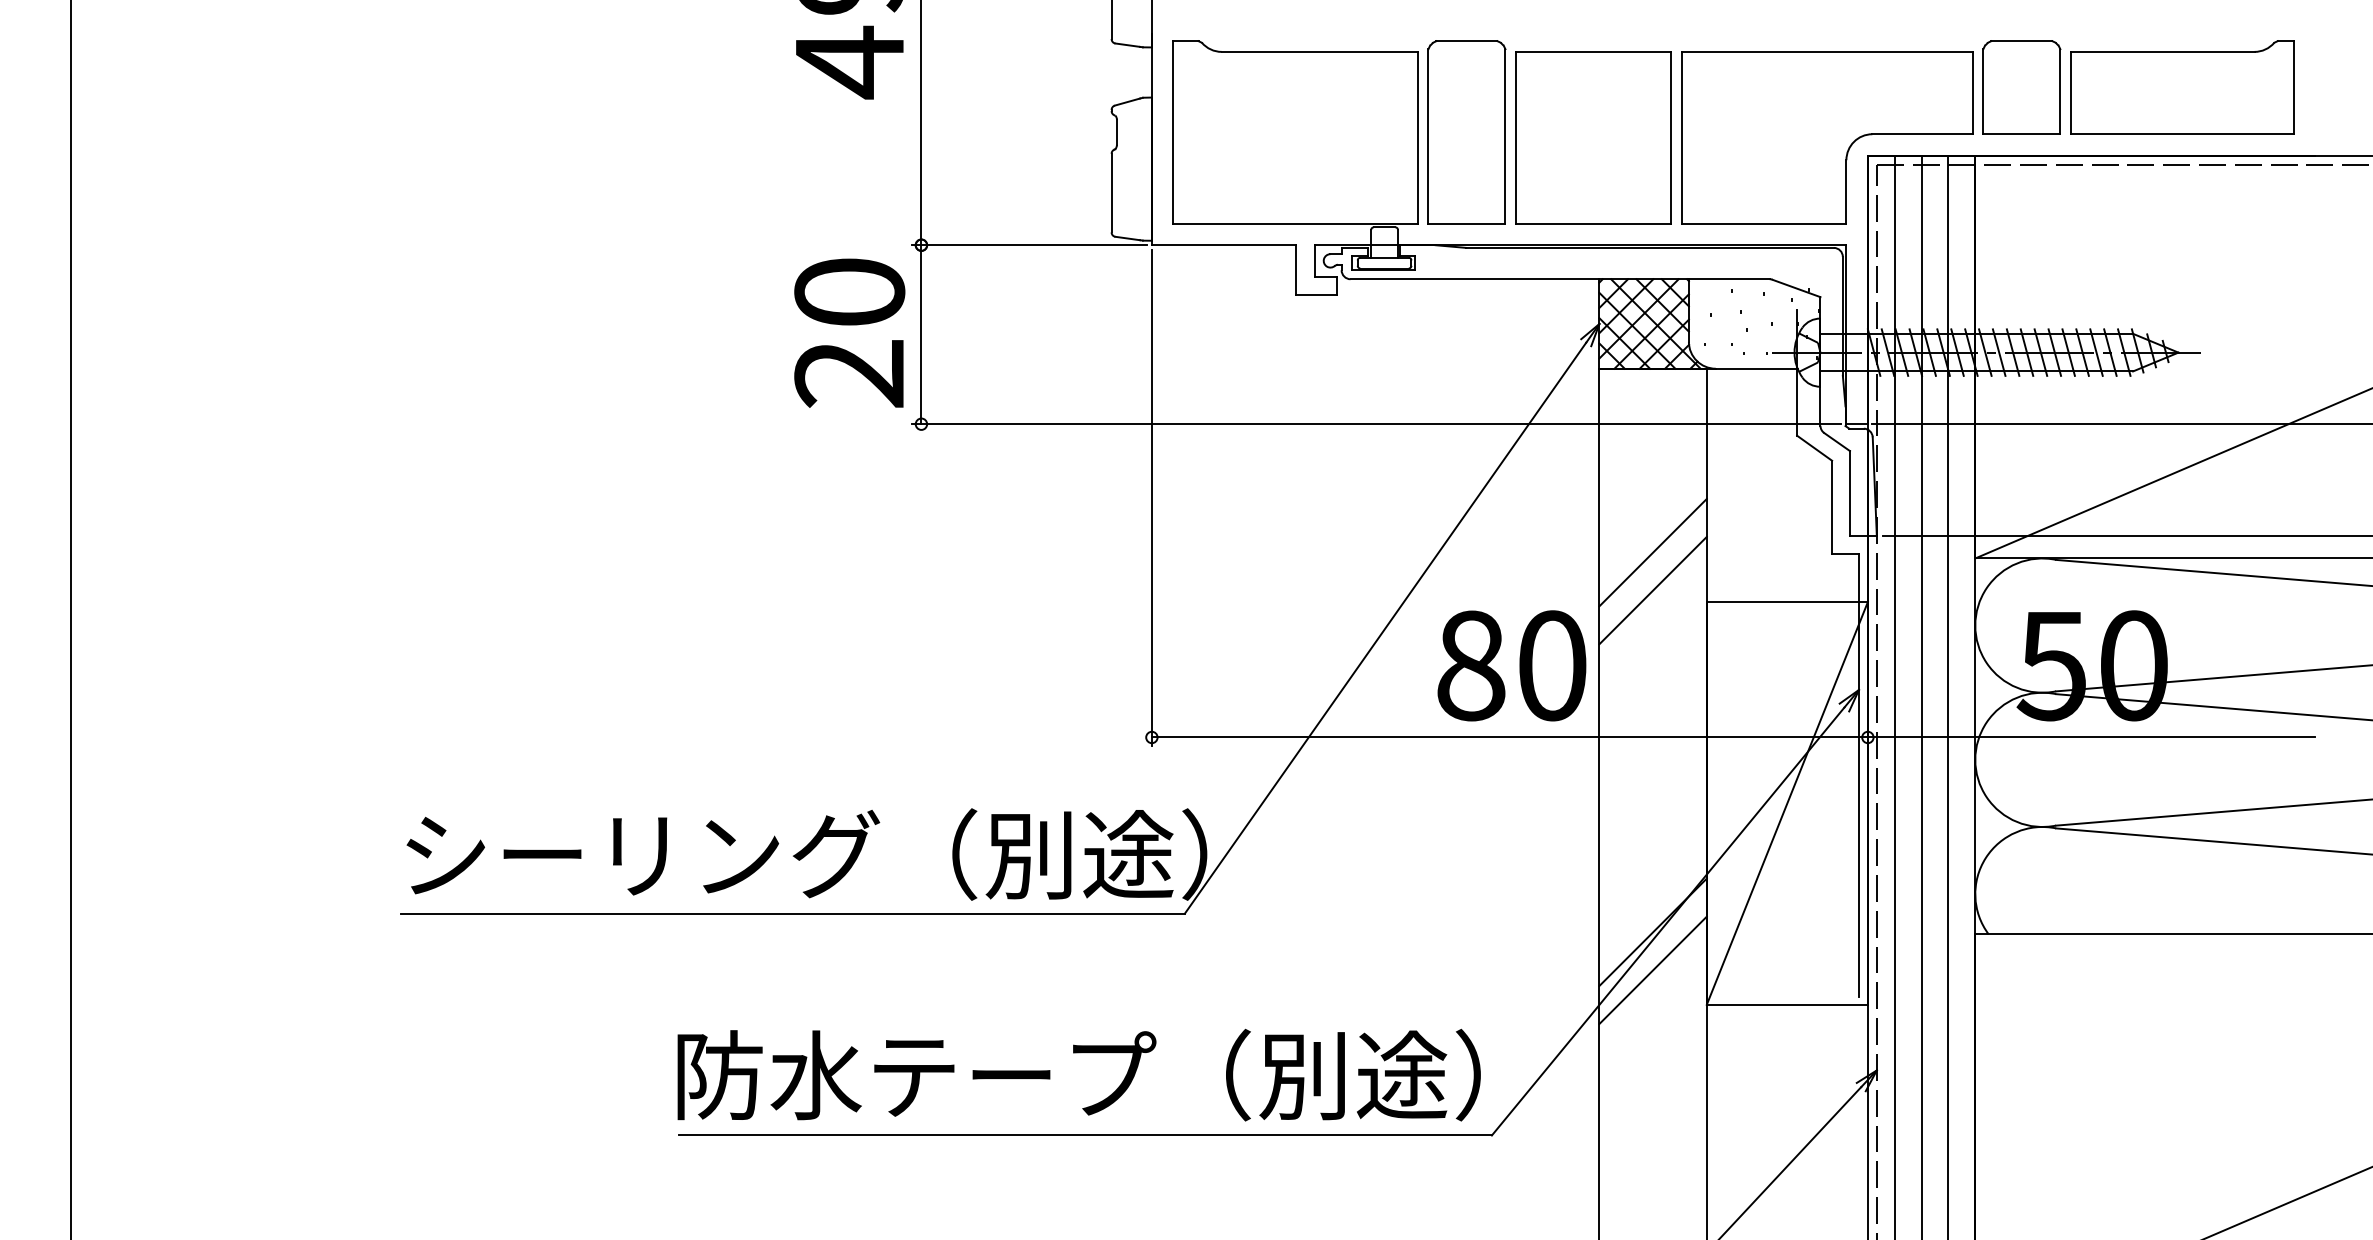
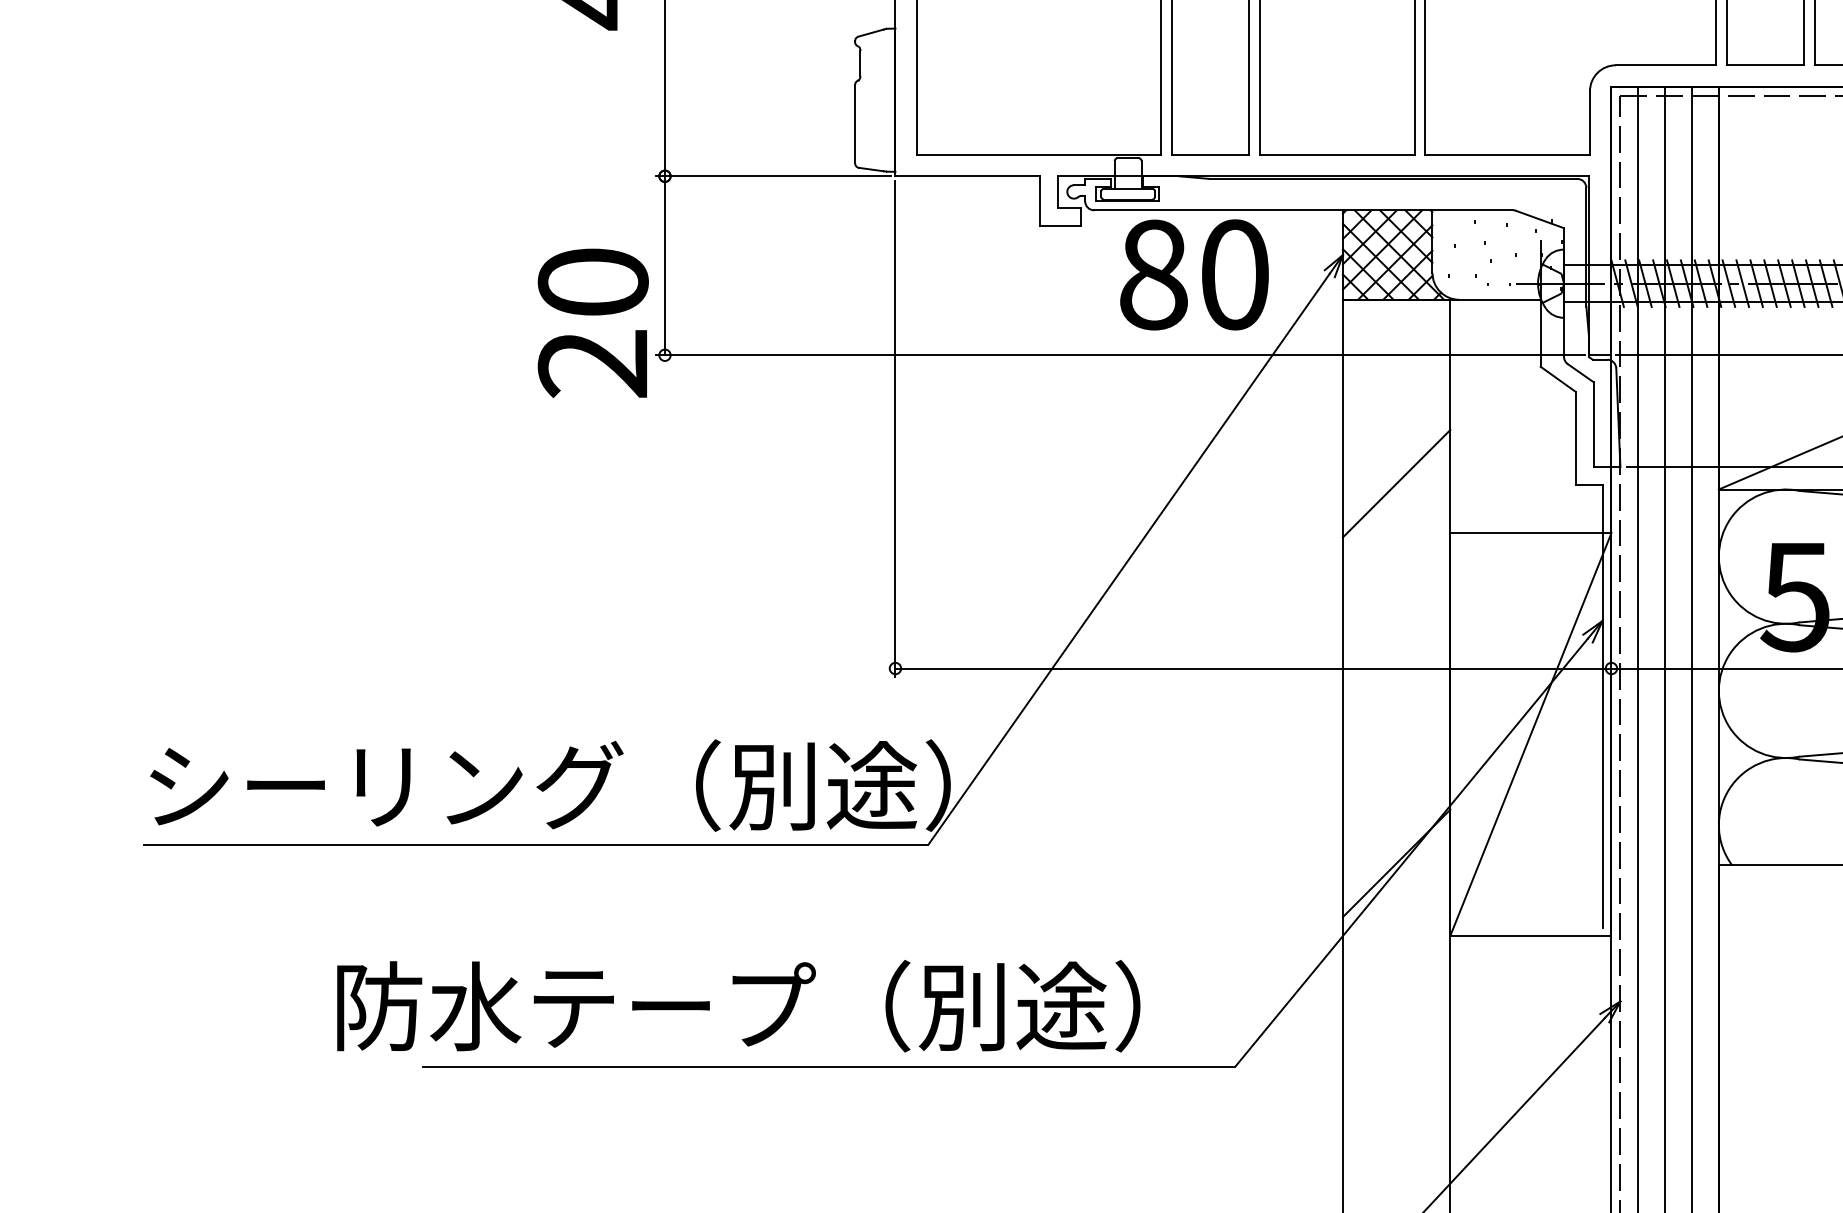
text: (849, 332) -> (593, 322), moved
line: (1652, 590) -> (1396, 521), removed
text: (1511, 665) -> (1194, 274), moved
line: (1652, 970) -> (1396, 901), removed
text: (1078, 1074) -> (738, 1005), moved

